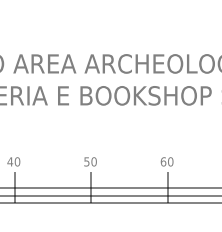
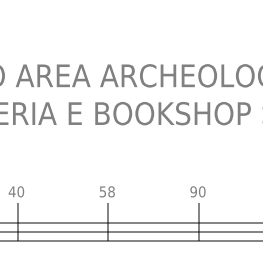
text: (93, 161) -> (110, 191), 50 -> 58
text: (163, 161) -> (193, 191), 60 -> 90

